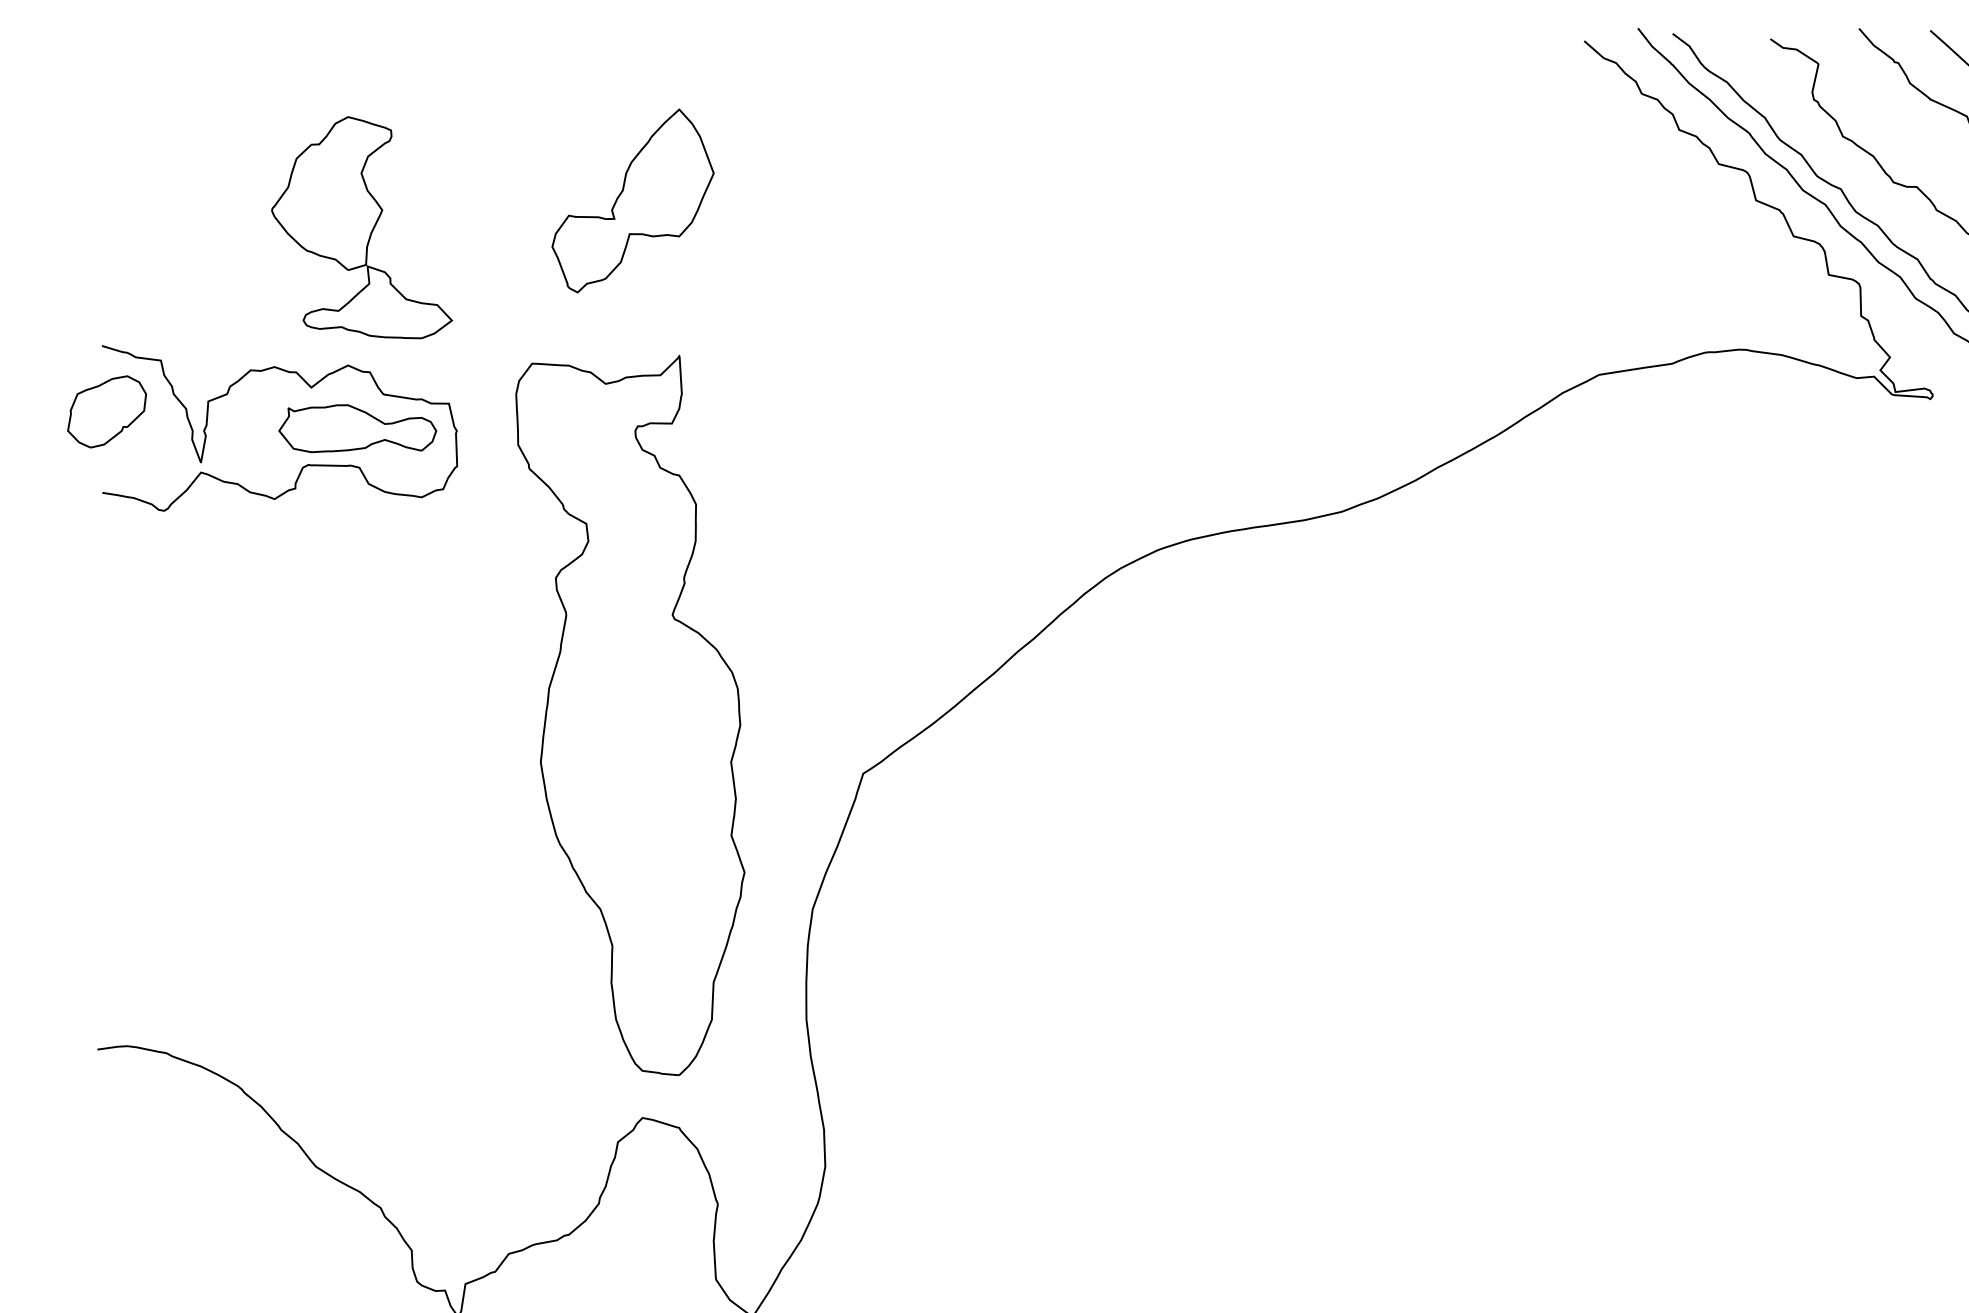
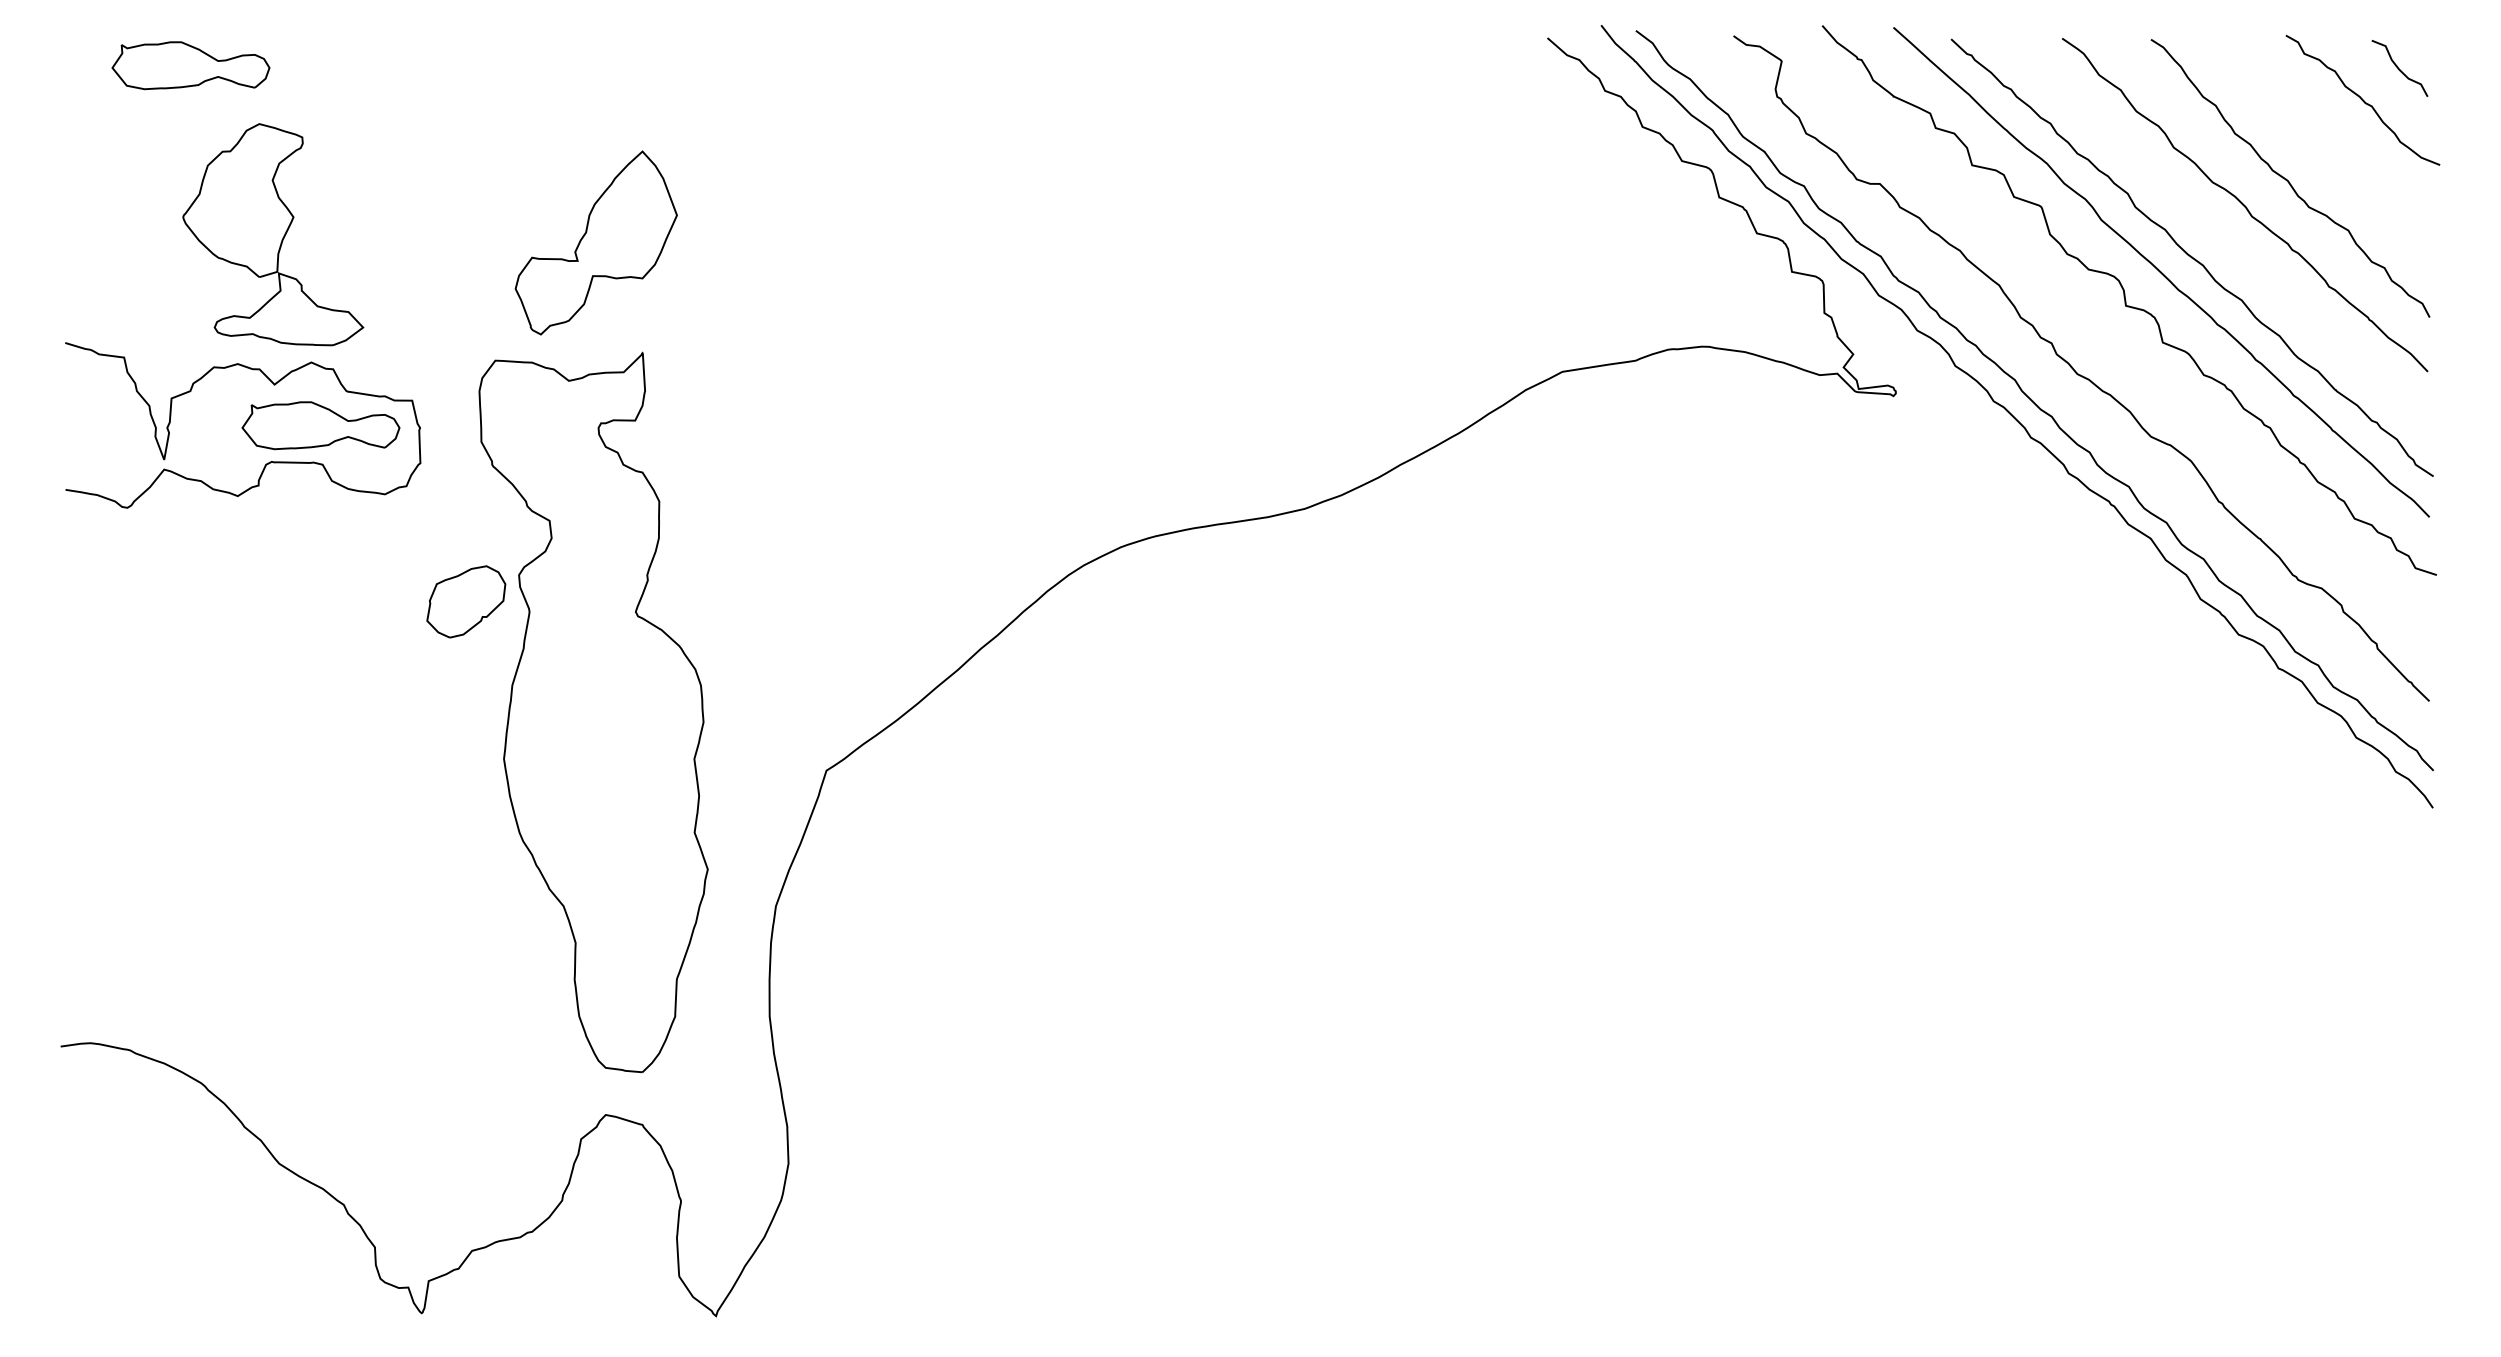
part: (227, 68) -> (190, 65), added
part: (632, 200) -> (595, 242), moved
part: (362, 227) -> (273, 234), moved
part: (107, 411) -> (466, 601), moved

